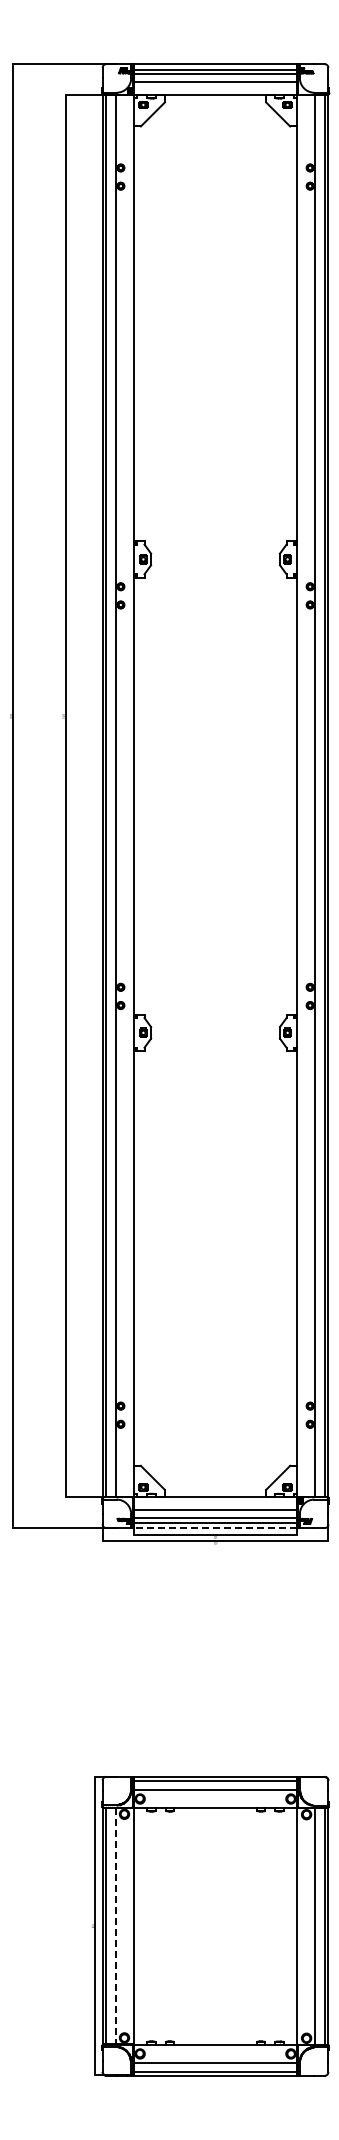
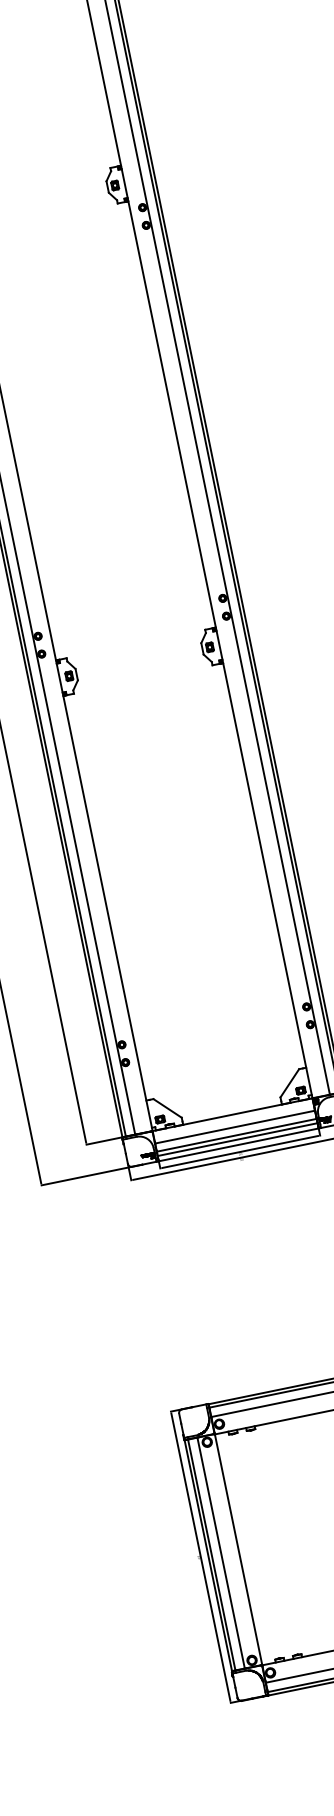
line: (215, 1528) -> (238, 1145), dashed -> solid
line: (115, 1926) -> (220, 1553), dashed -> solid

